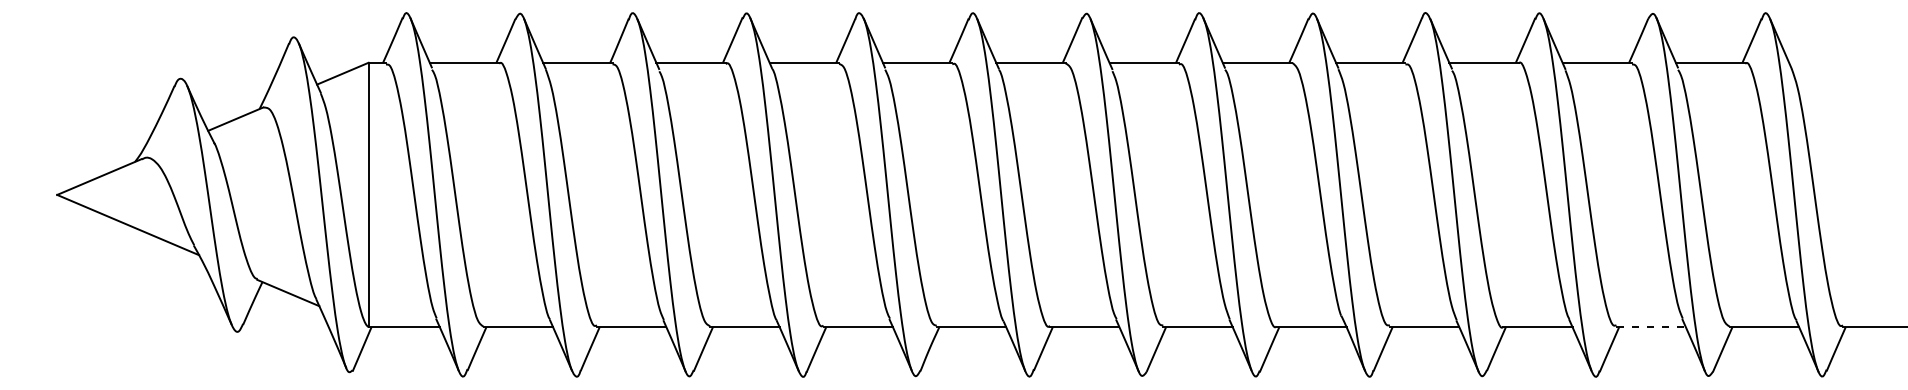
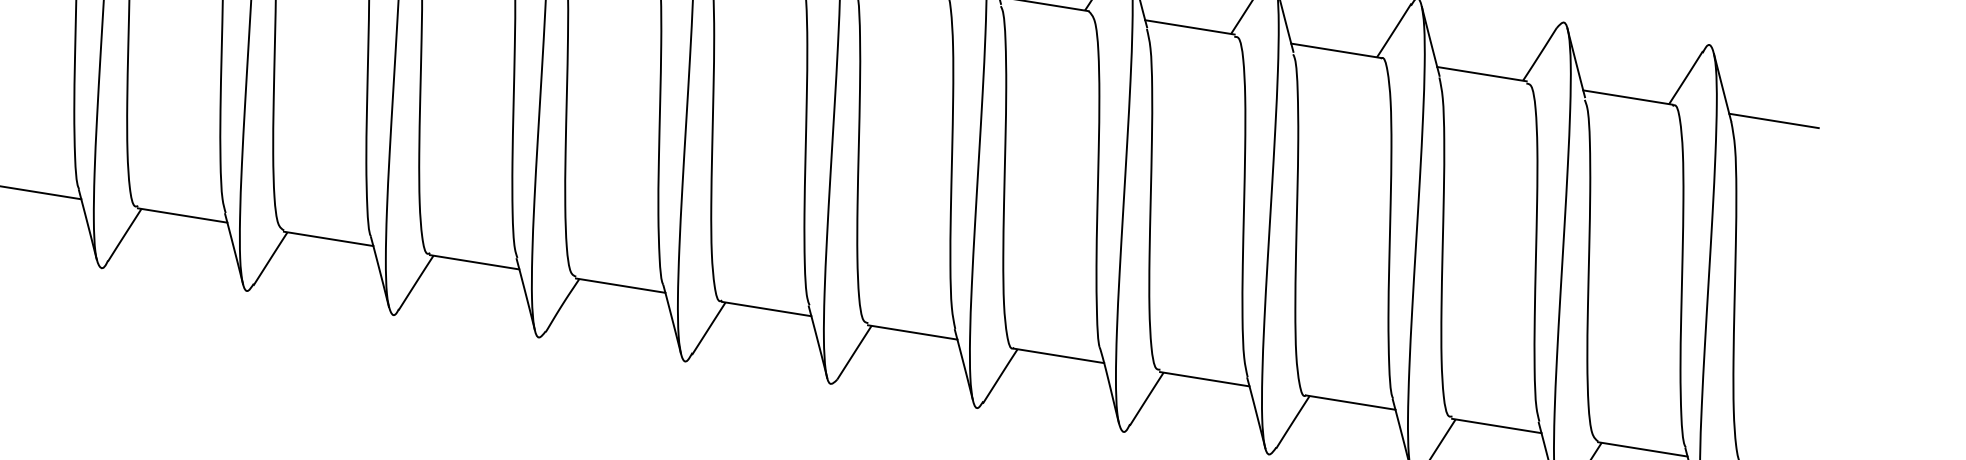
line: (1823, 62) -> (1773, 120), added
line: (1651, 327) -> (1497, 426), dashed -> solid

